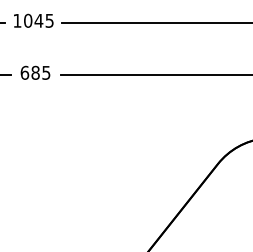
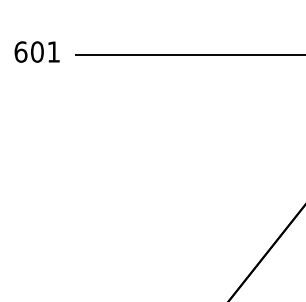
text: (40, 72) -> (44, 51), 685 -> 601

